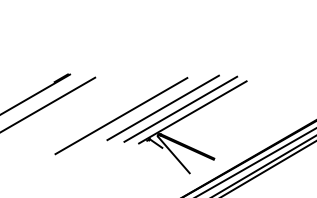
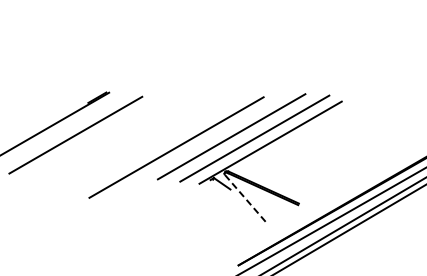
line: (173, 154) -> (245, 198), solid -> dashed

